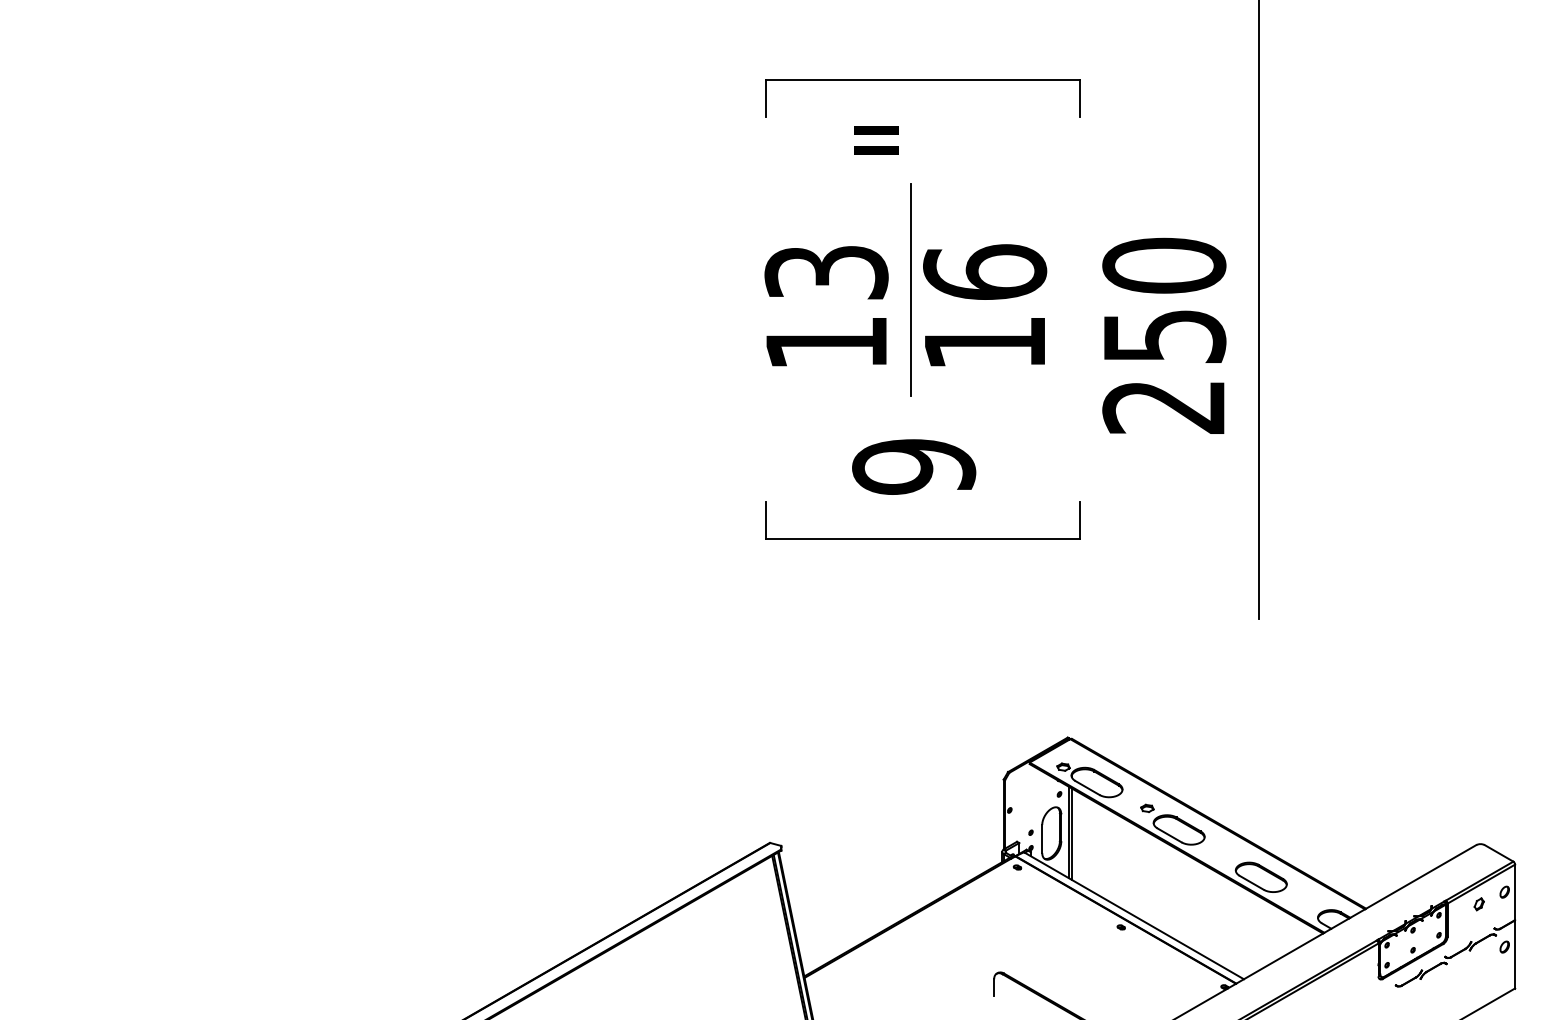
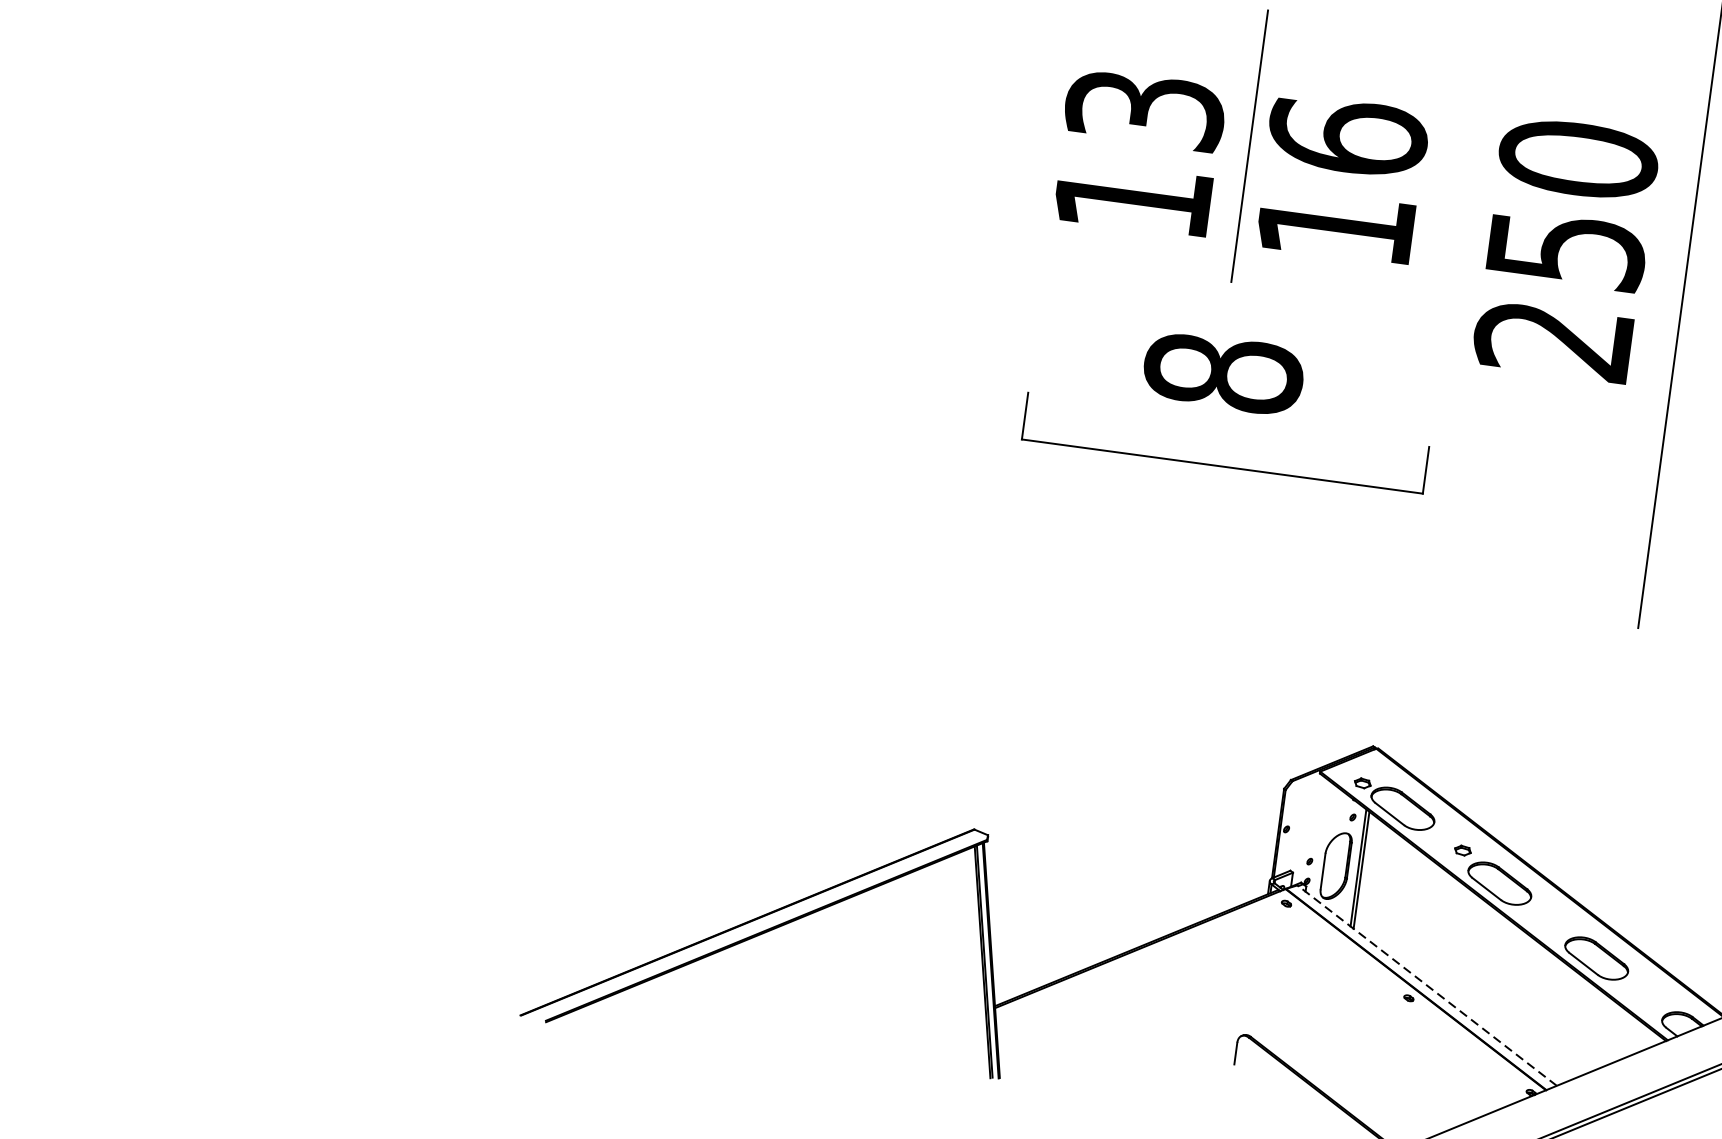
text: (914, 466) -> (1224, 372), 9 -> 8
line: (1133, 915) -> (1426, 985), solid -> dashed

